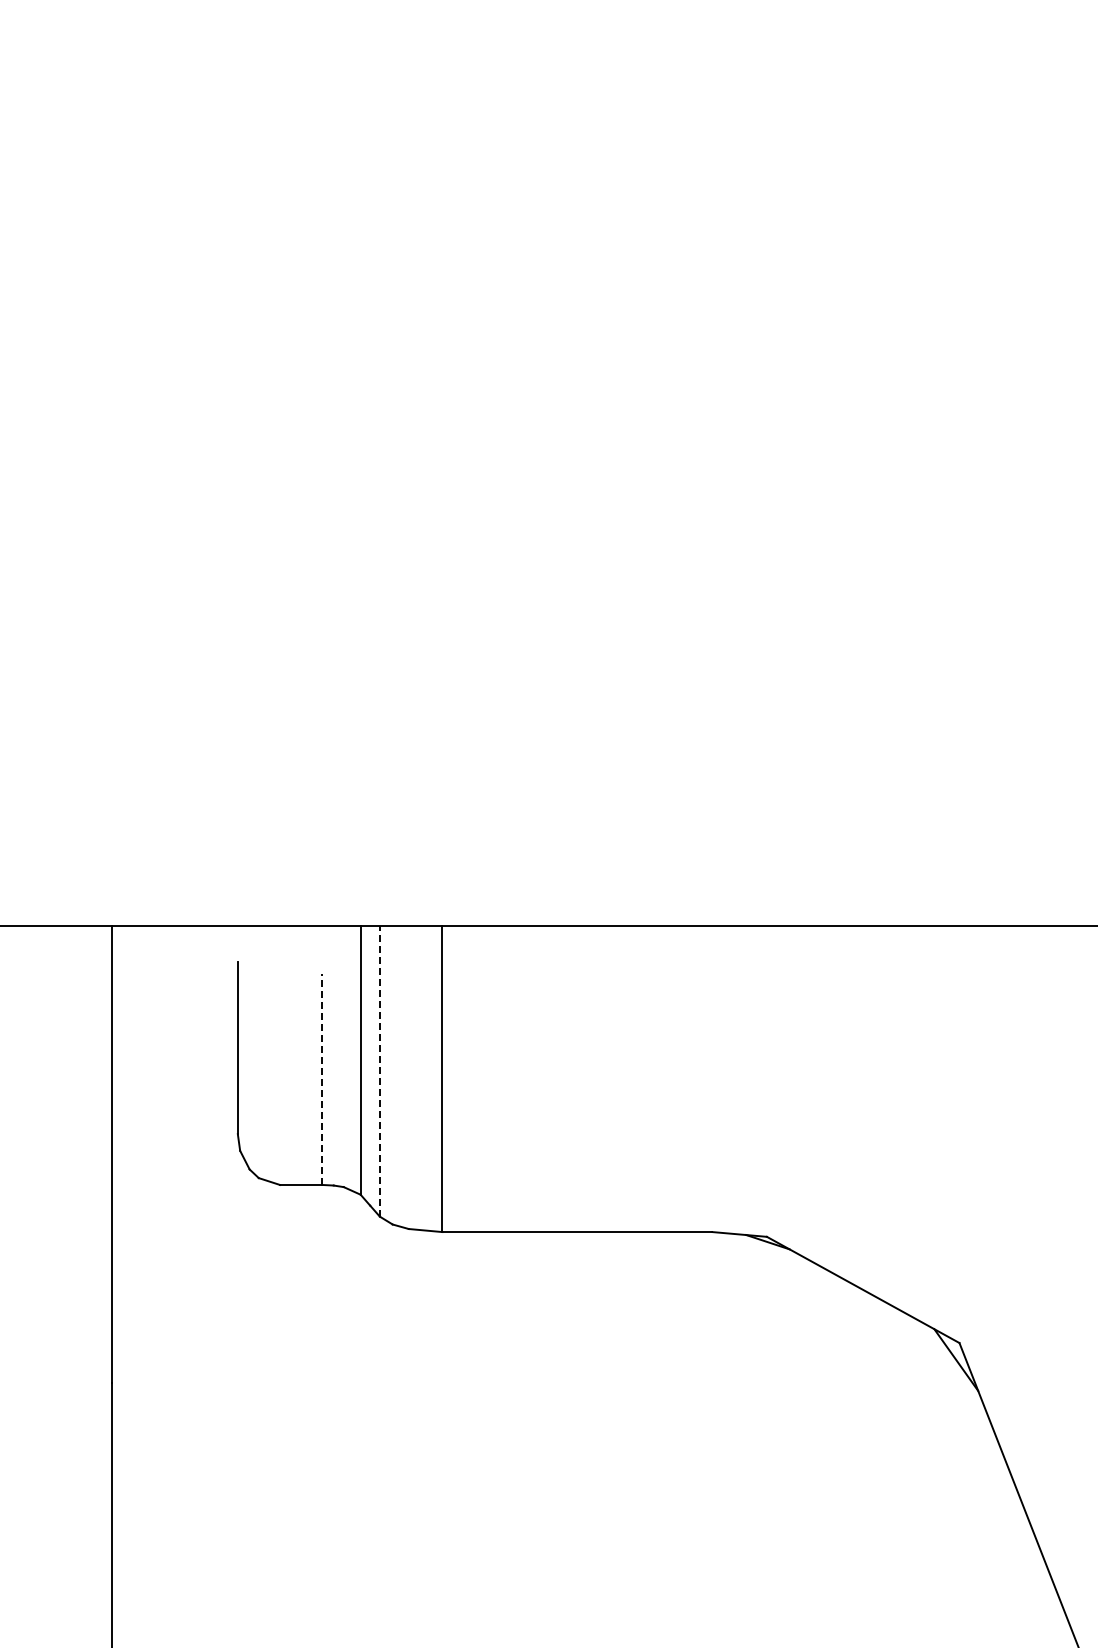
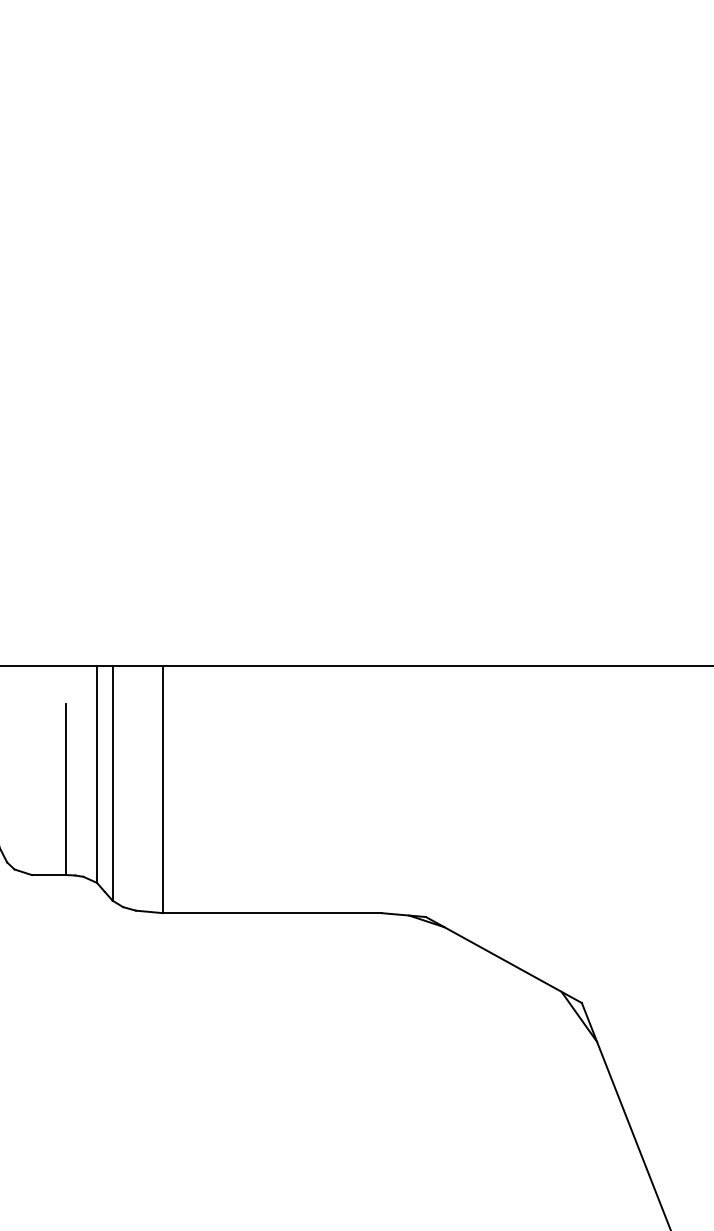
line: (379, 1070) -> (112, 782), dashed -> solid
line: (322, 1079) -> (66, 789), dashed -> solid

